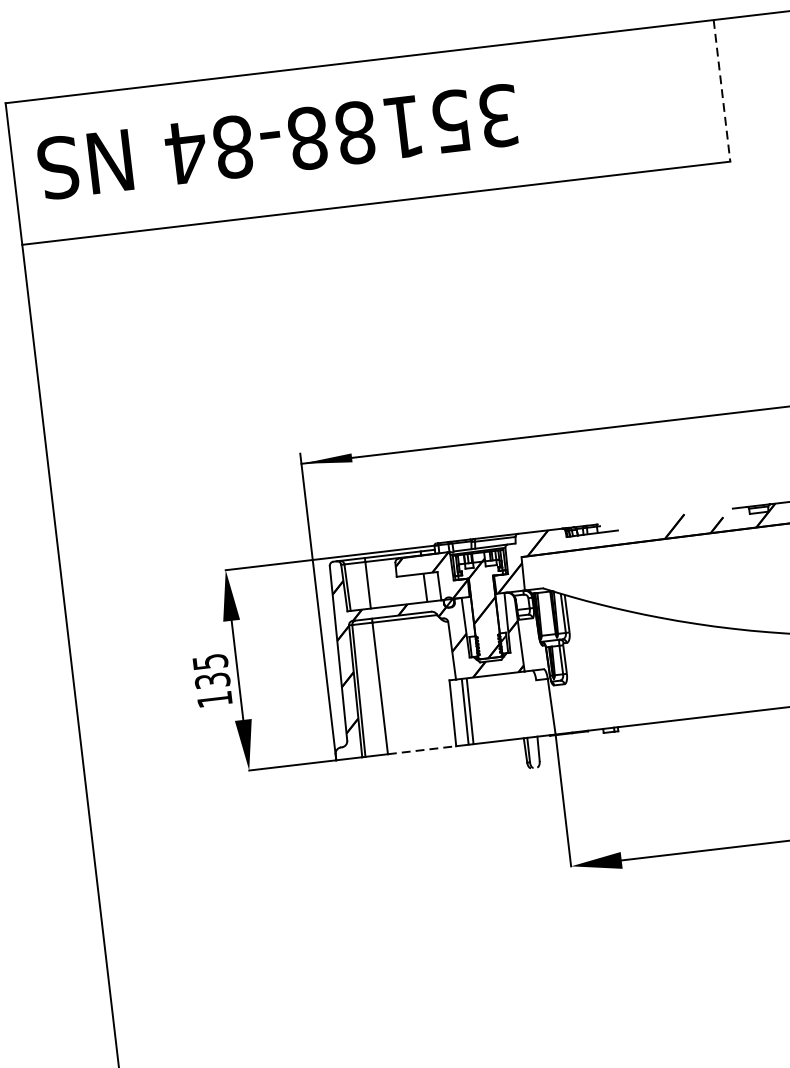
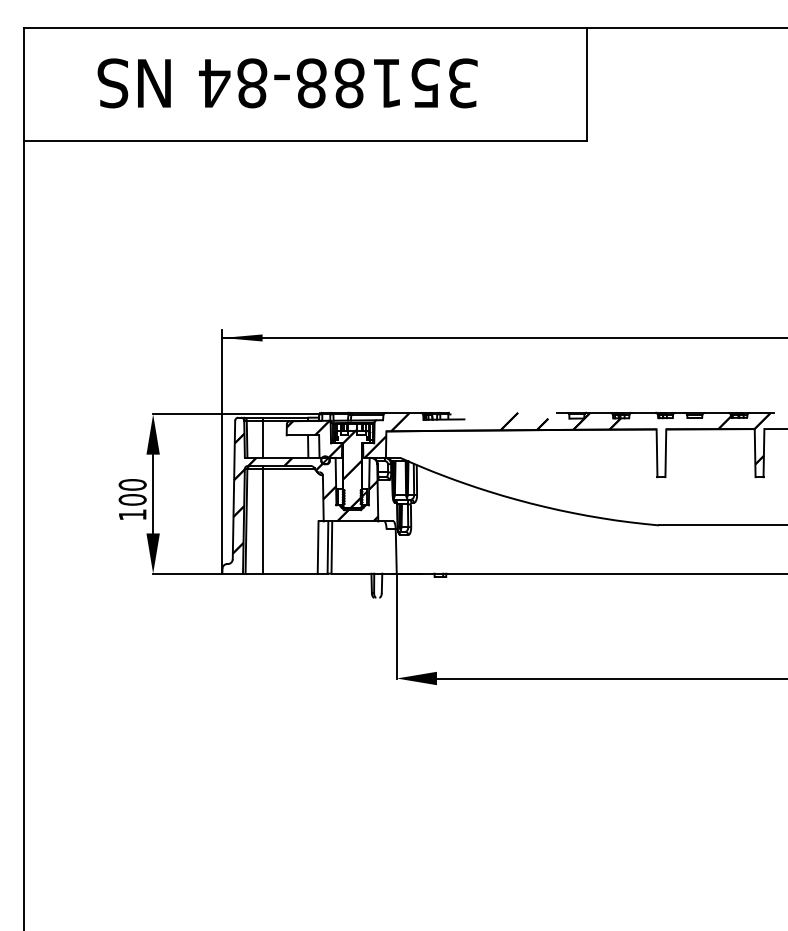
line: (721, 91) -> (586, 84), dashed -> solid
text: (277, 142) -> (287, 83), moved
text: (211, 671) -> (132, 492), 135 -> 100
line: (423, 749) -> (291, 573), dashed -> solid

